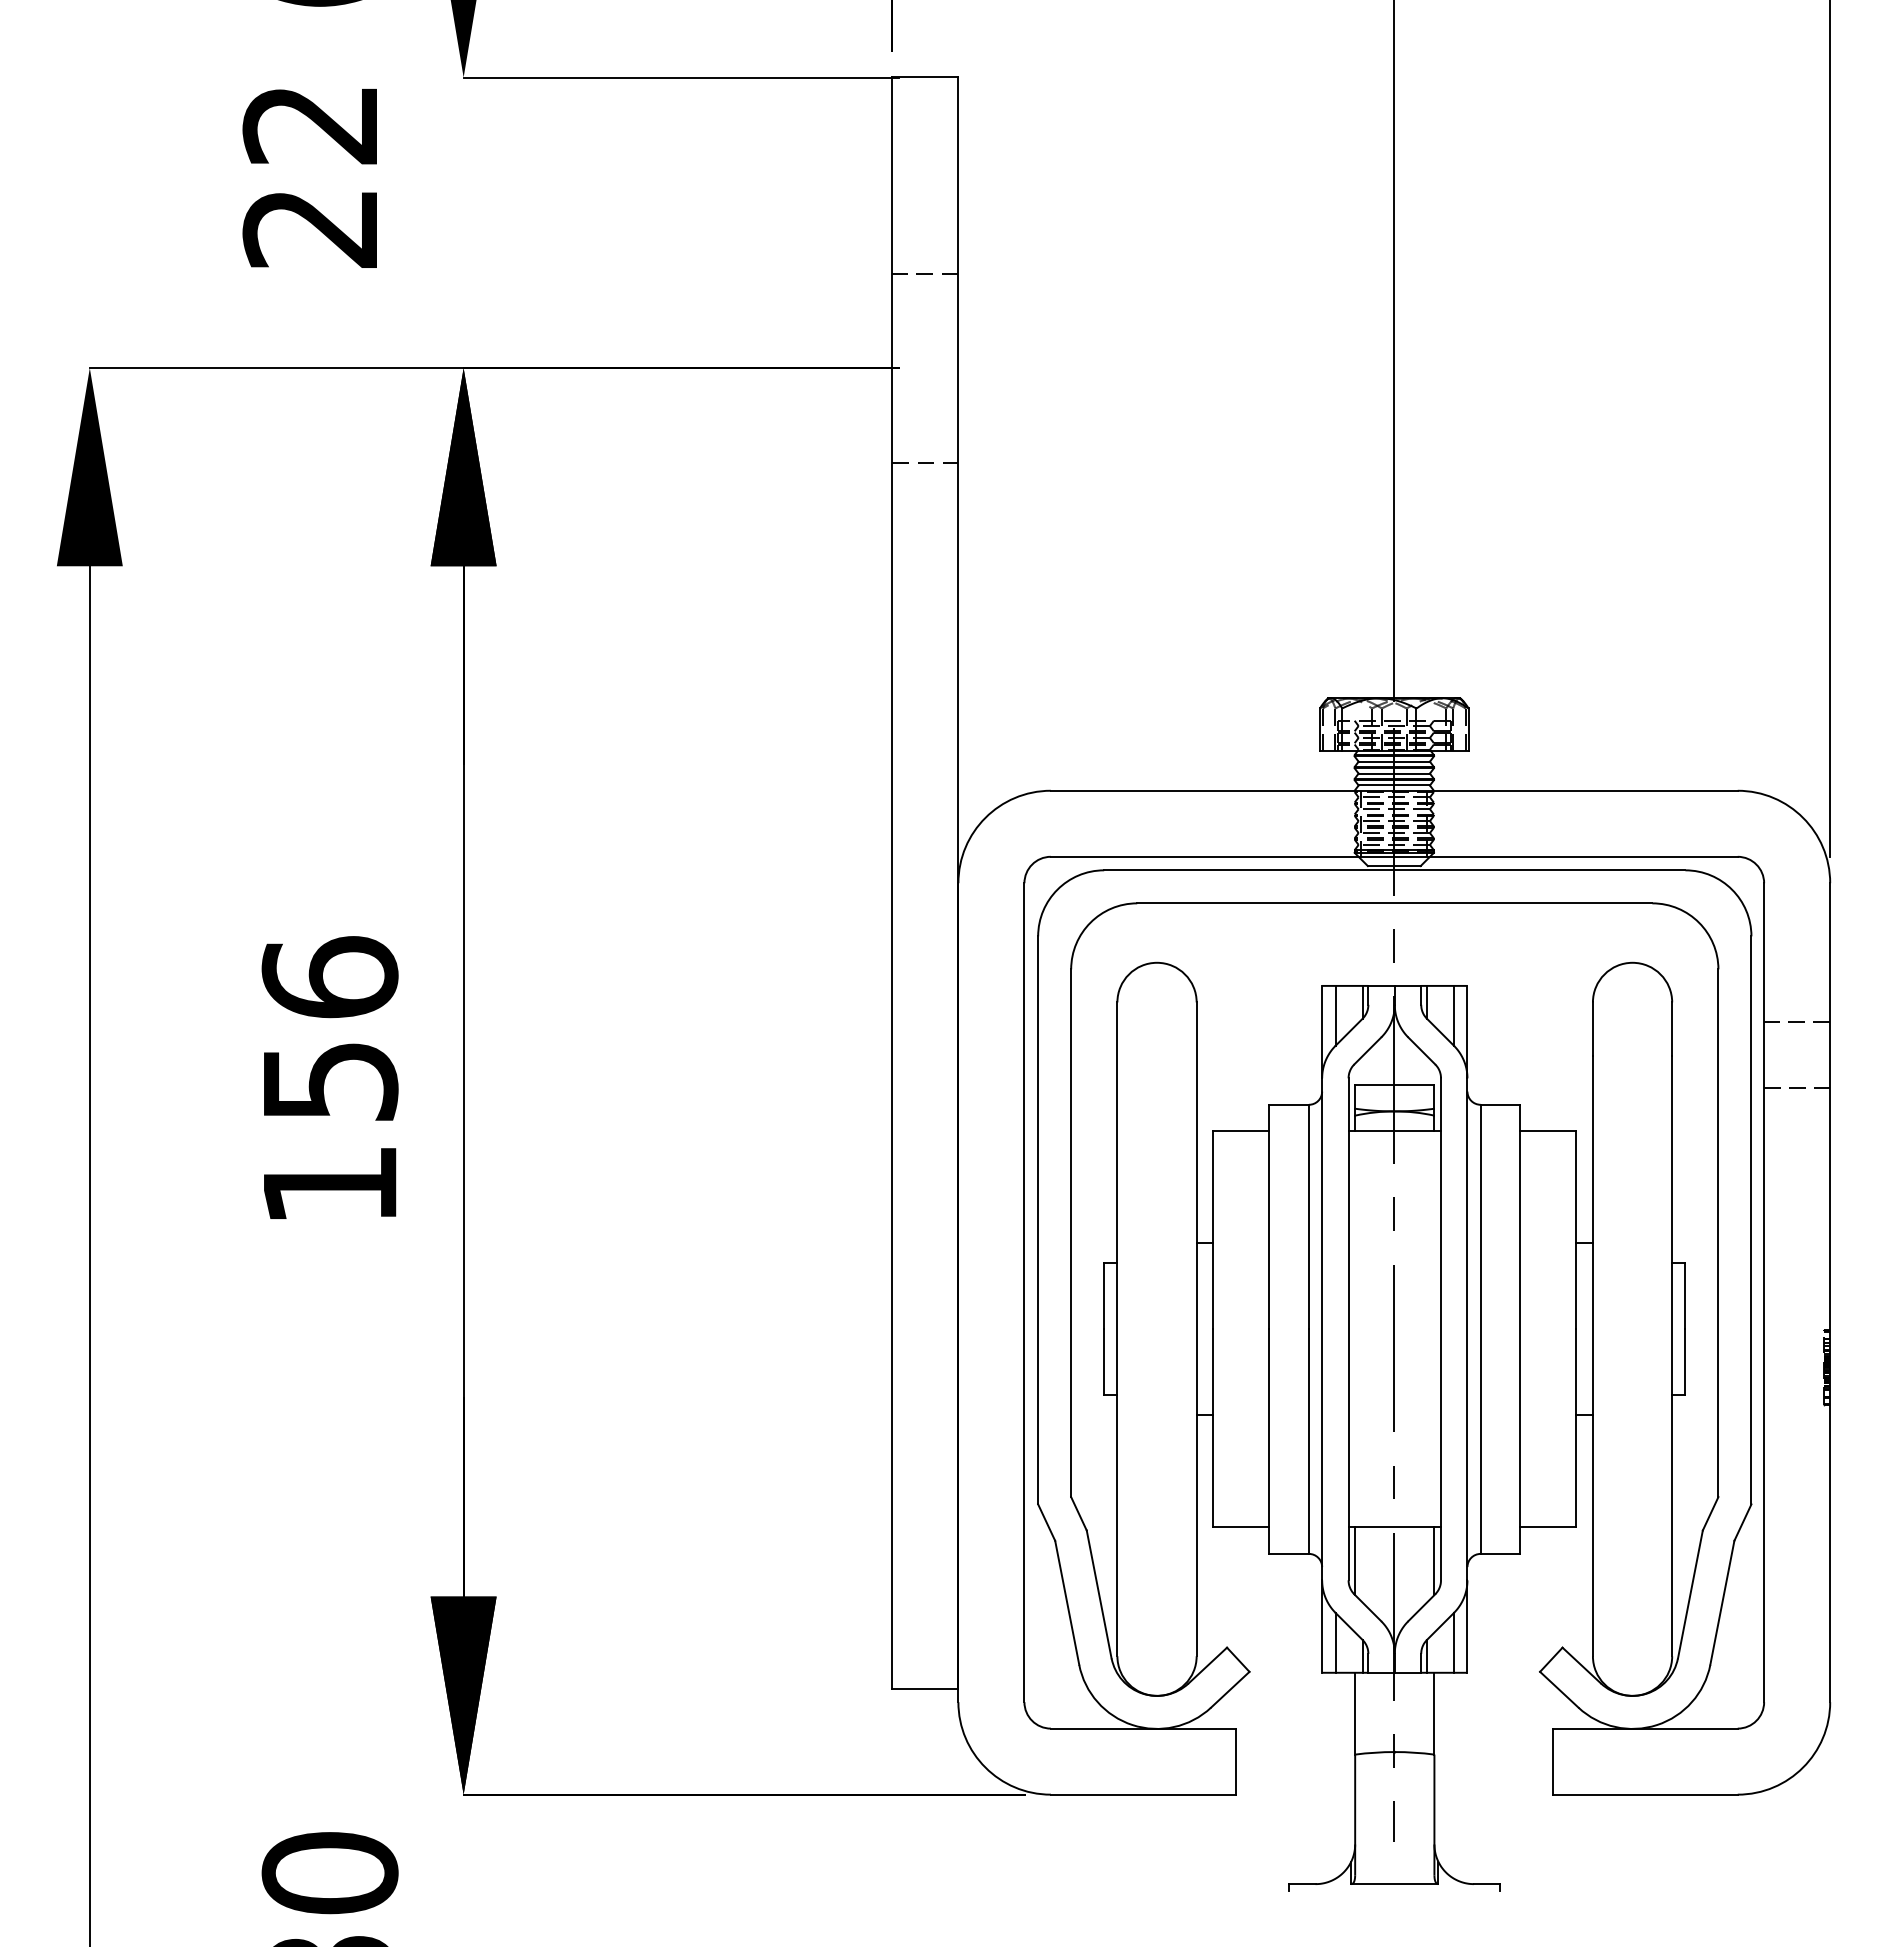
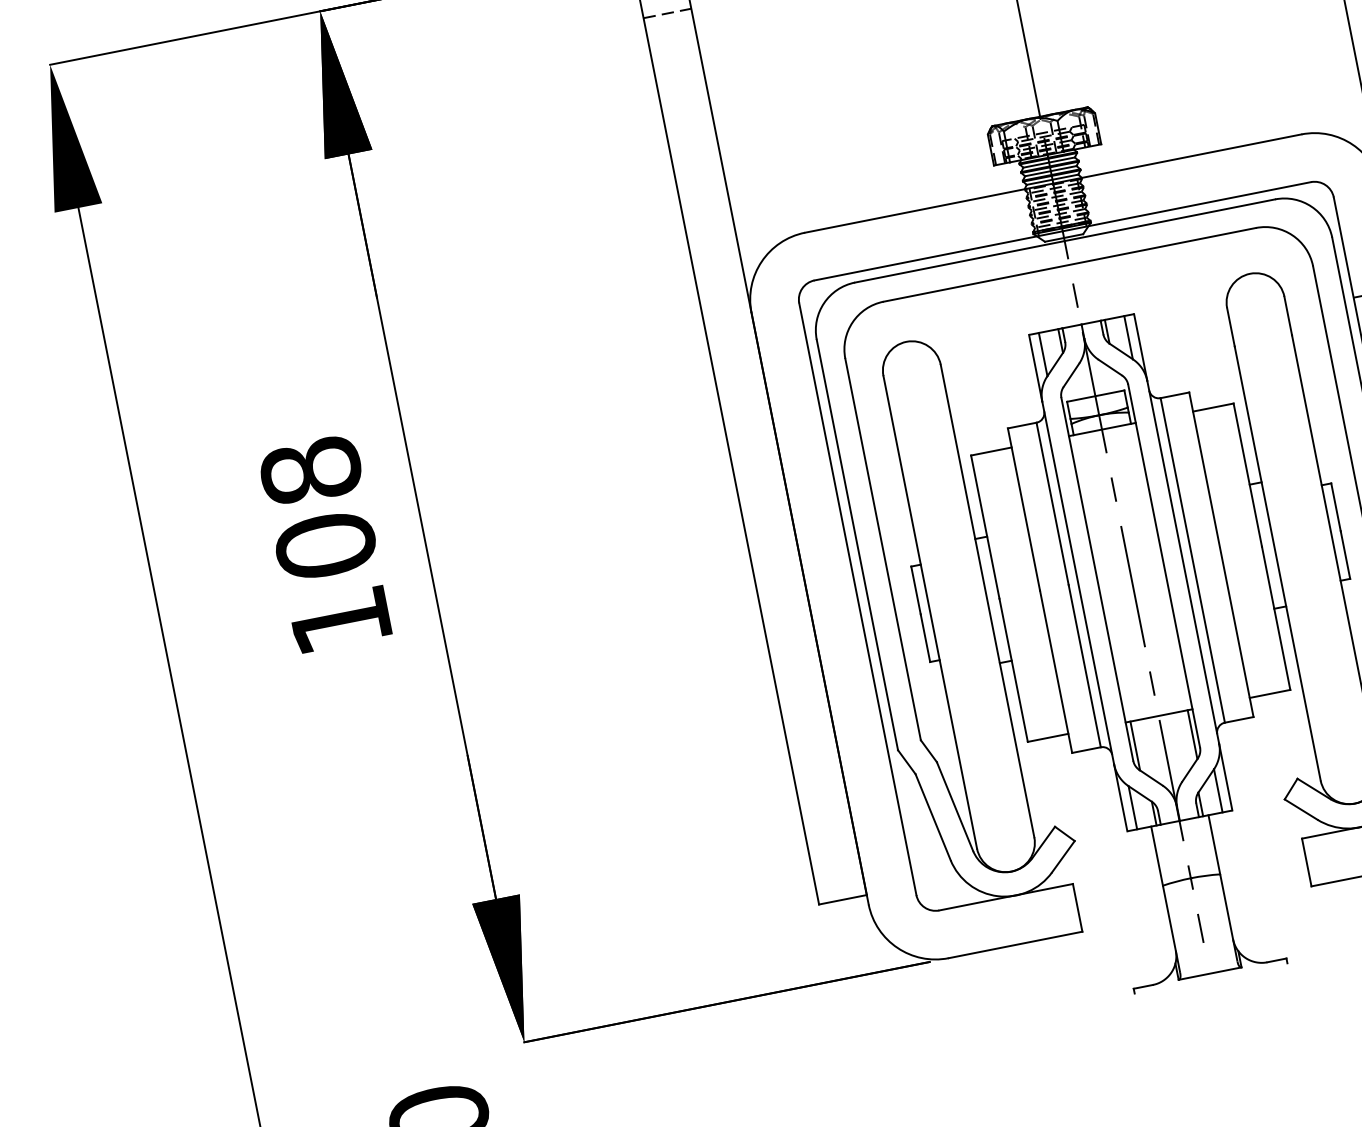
text: (329, 1029) -> (317, 508), 156 -> 108

